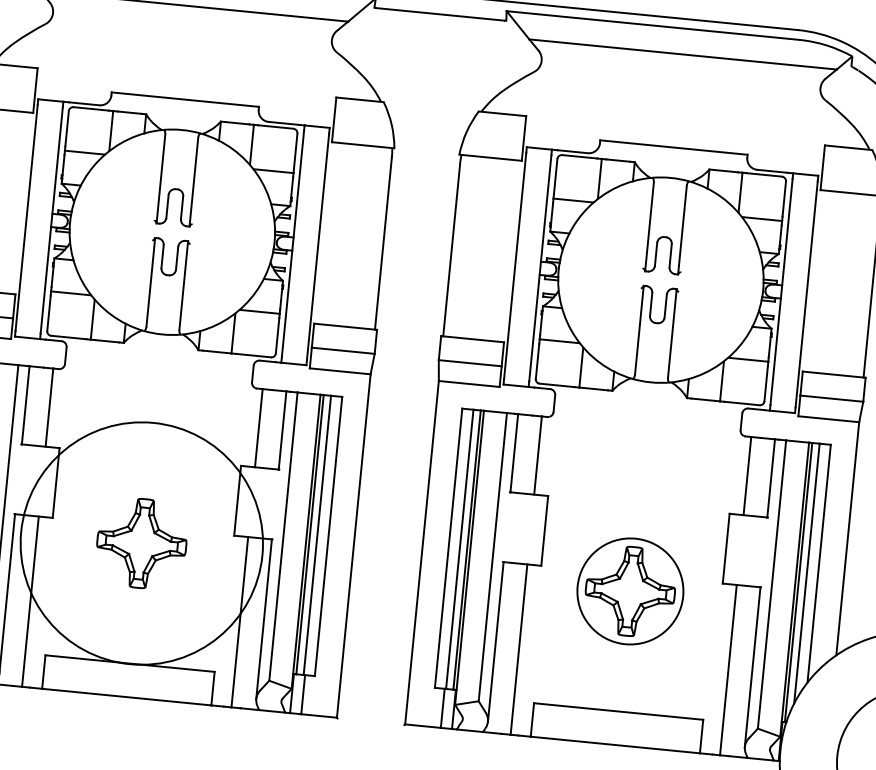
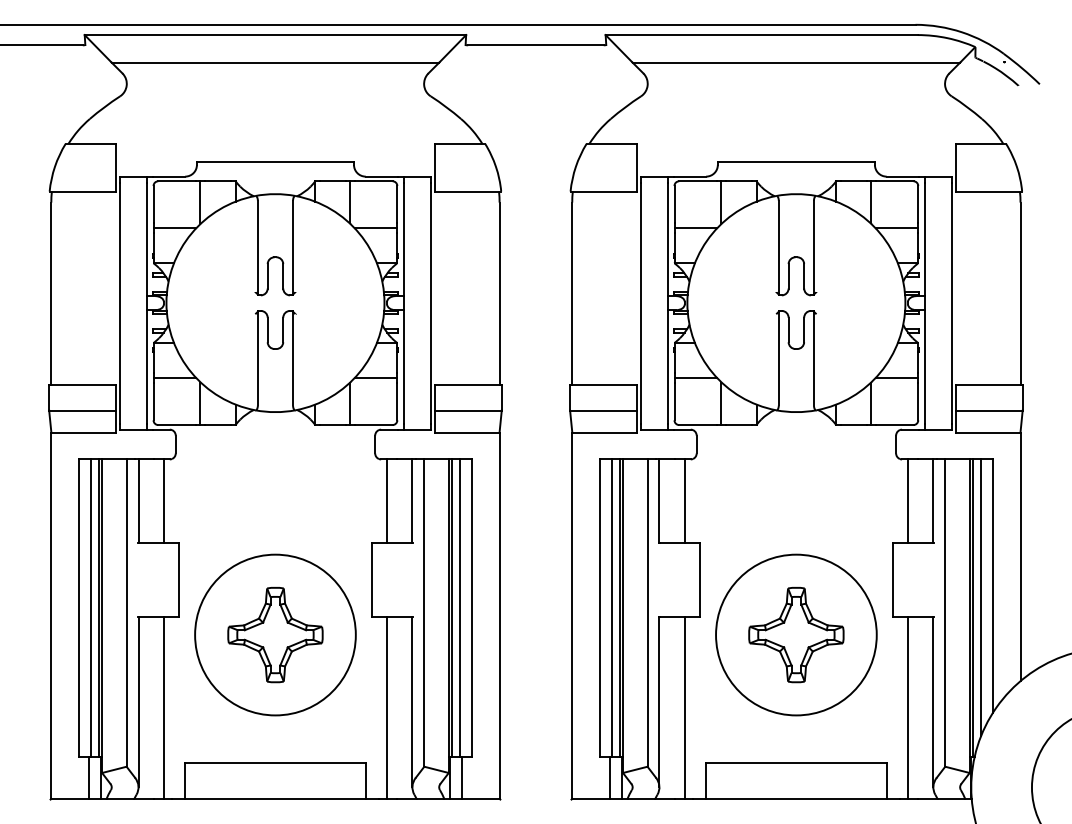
circle: (141, 543) -> (275, 634), size x0.62
circle: (630, 590) -> (796, 634), size x1.43

